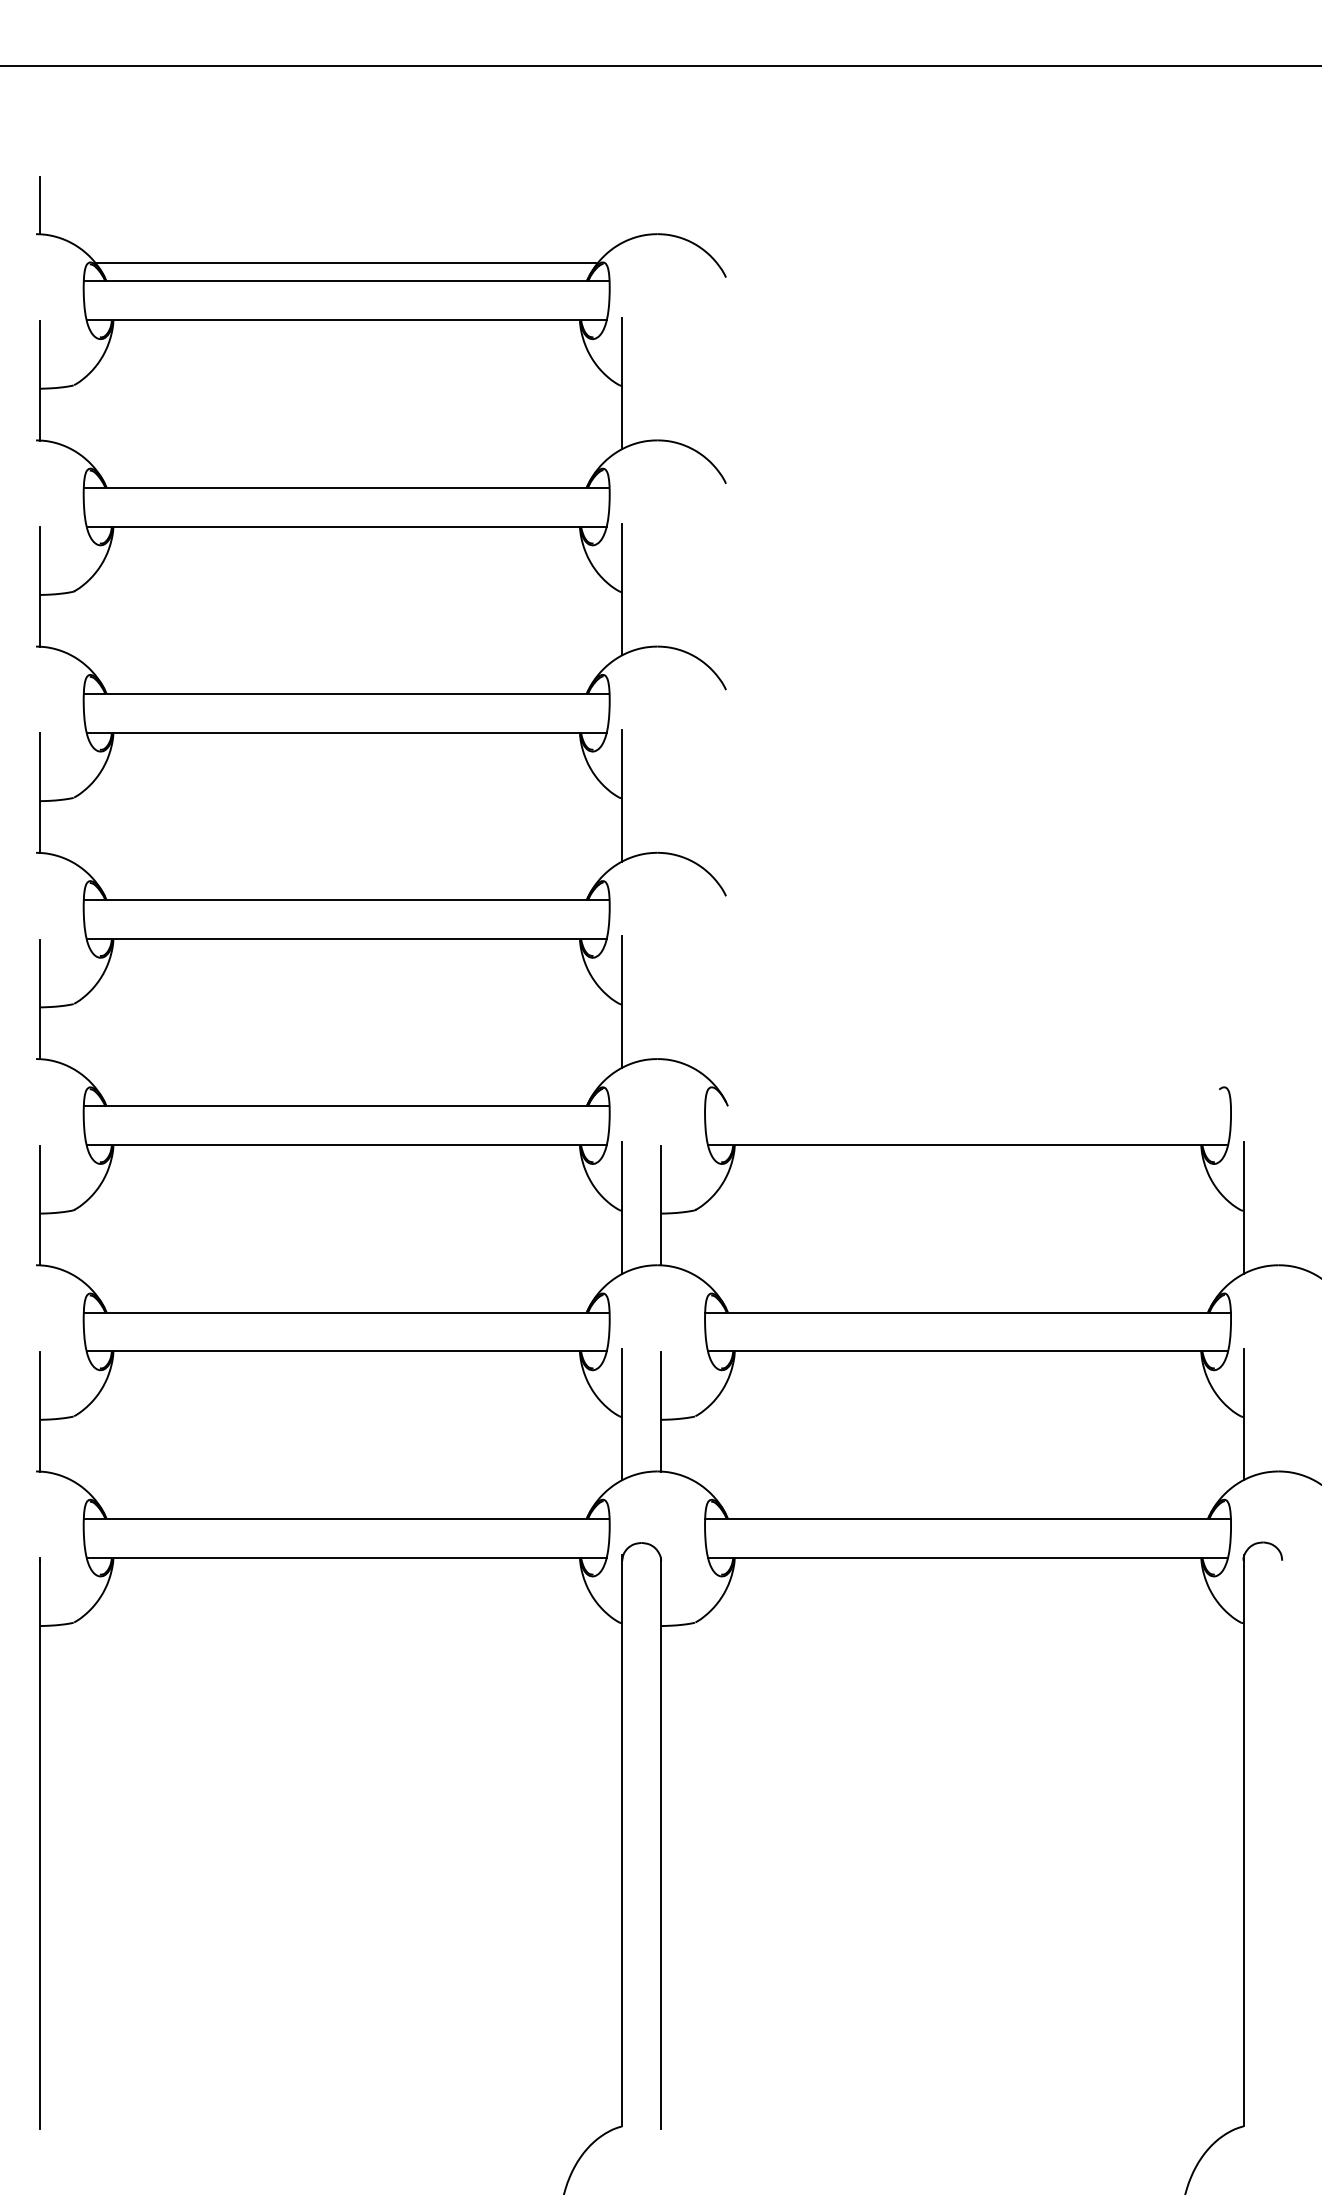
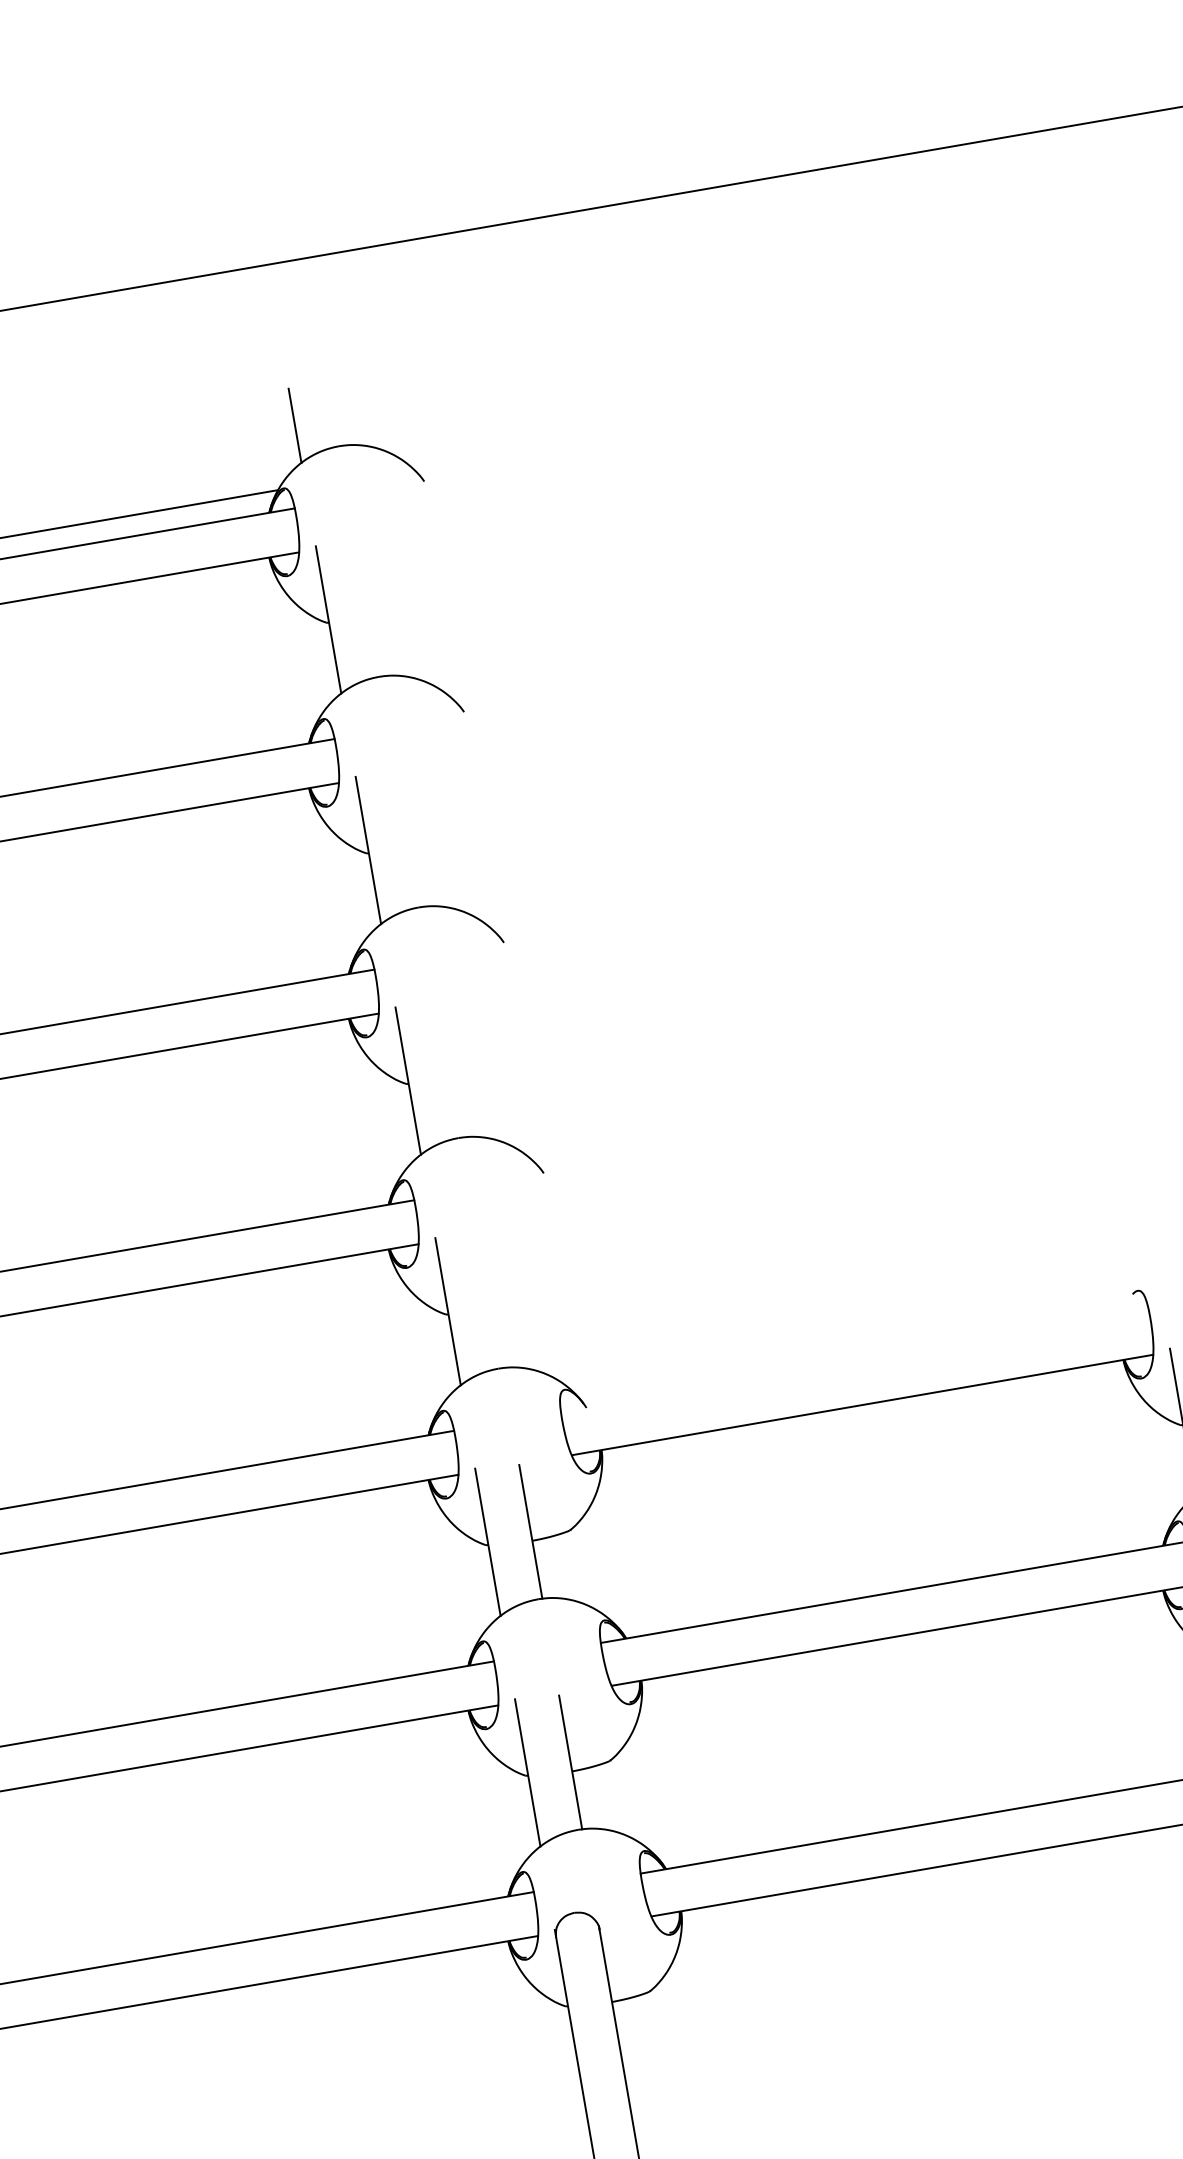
line: (622, 209) -> (295, 425), added

